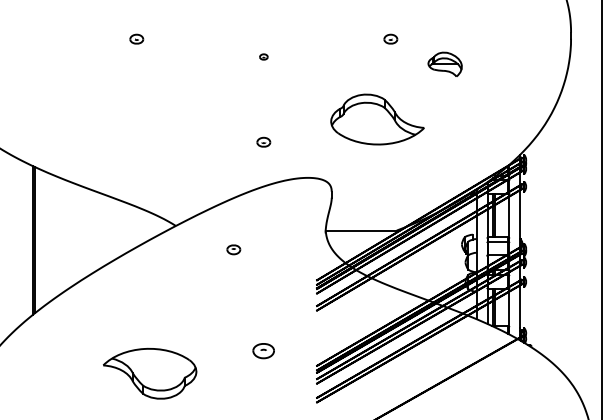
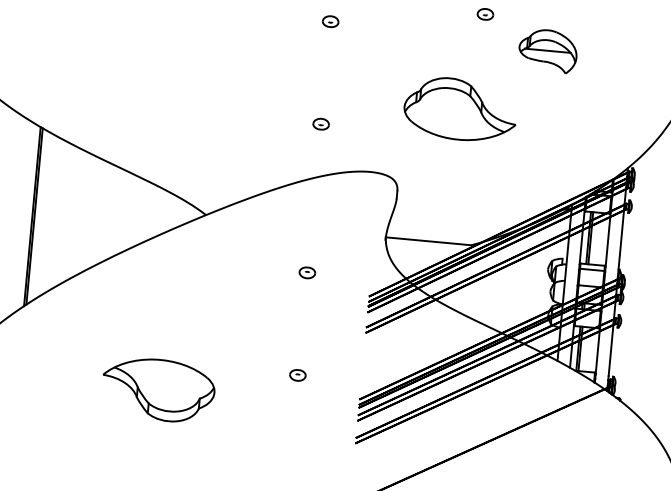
part: (263, 56) -> (330, 21), size x1.67
part: (444, 64) -> (547, 50), size x1.43
part: (233, 249) -> (307, 272), moved
part: (263, 350) -> (297, 374), size x0.62

